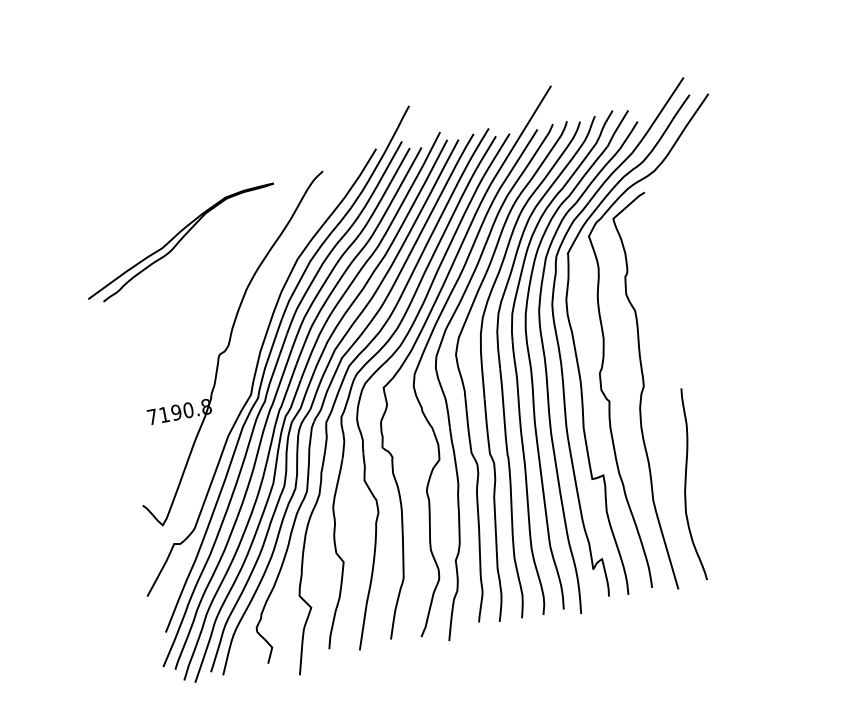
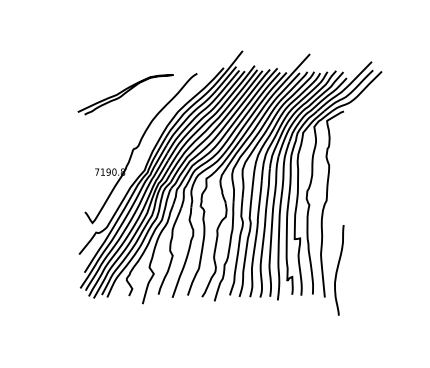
curve: (688, 483) -> (338, 269), moved

